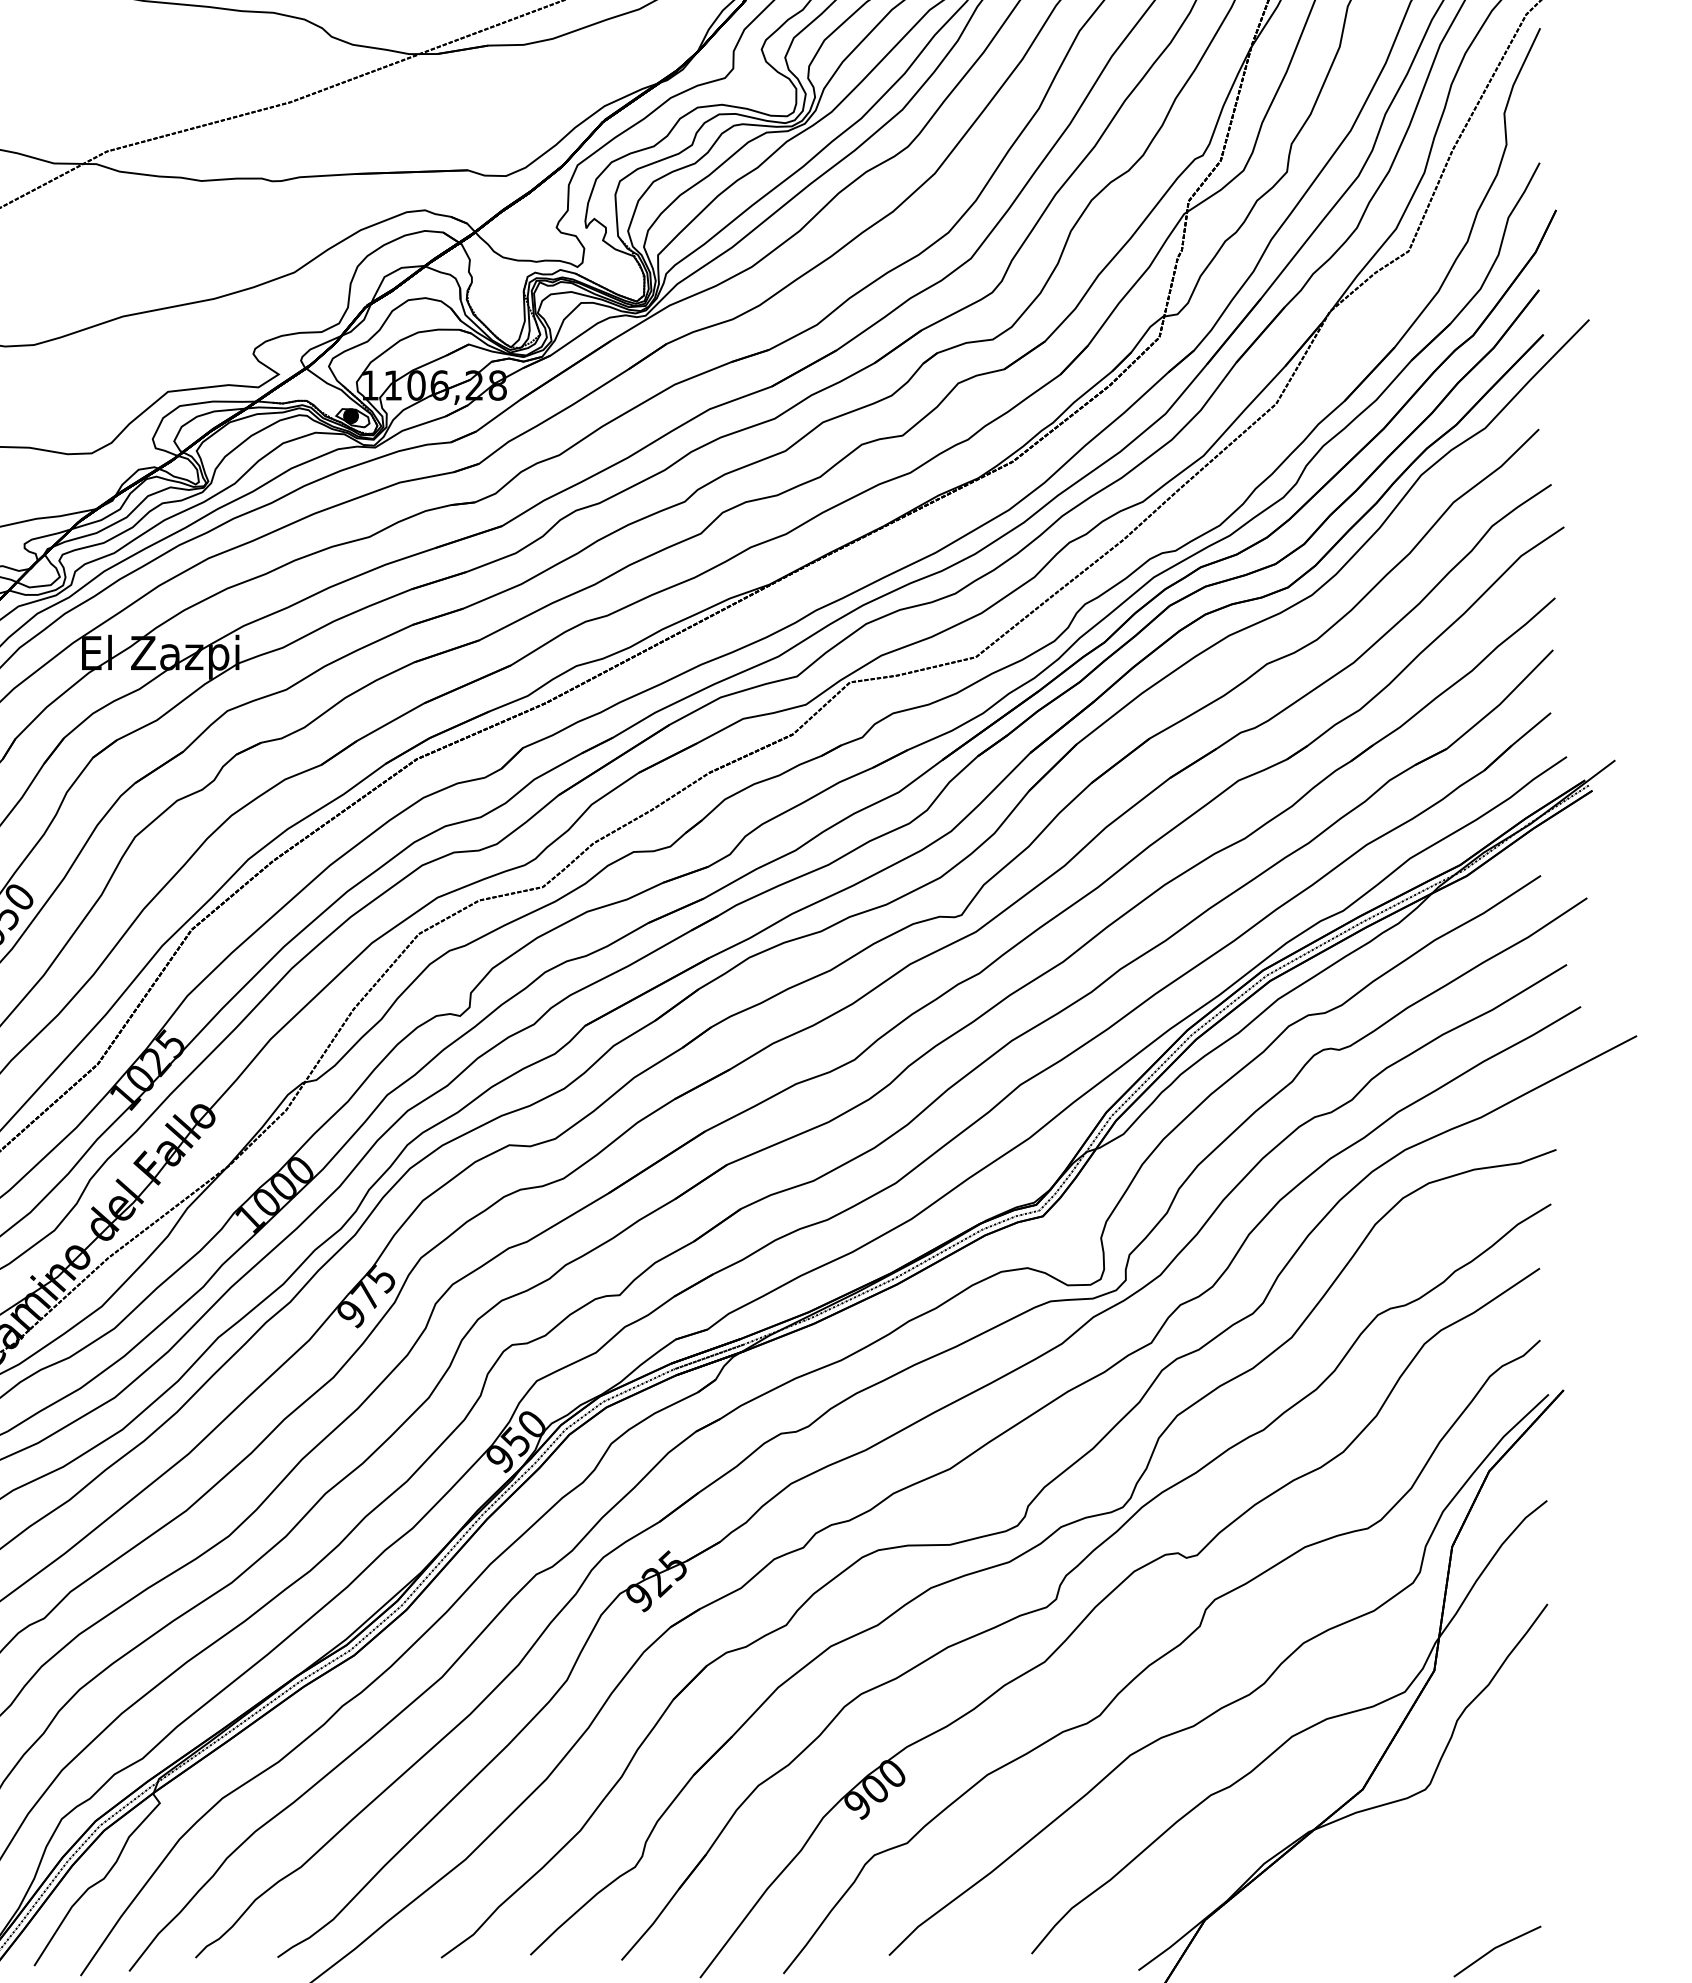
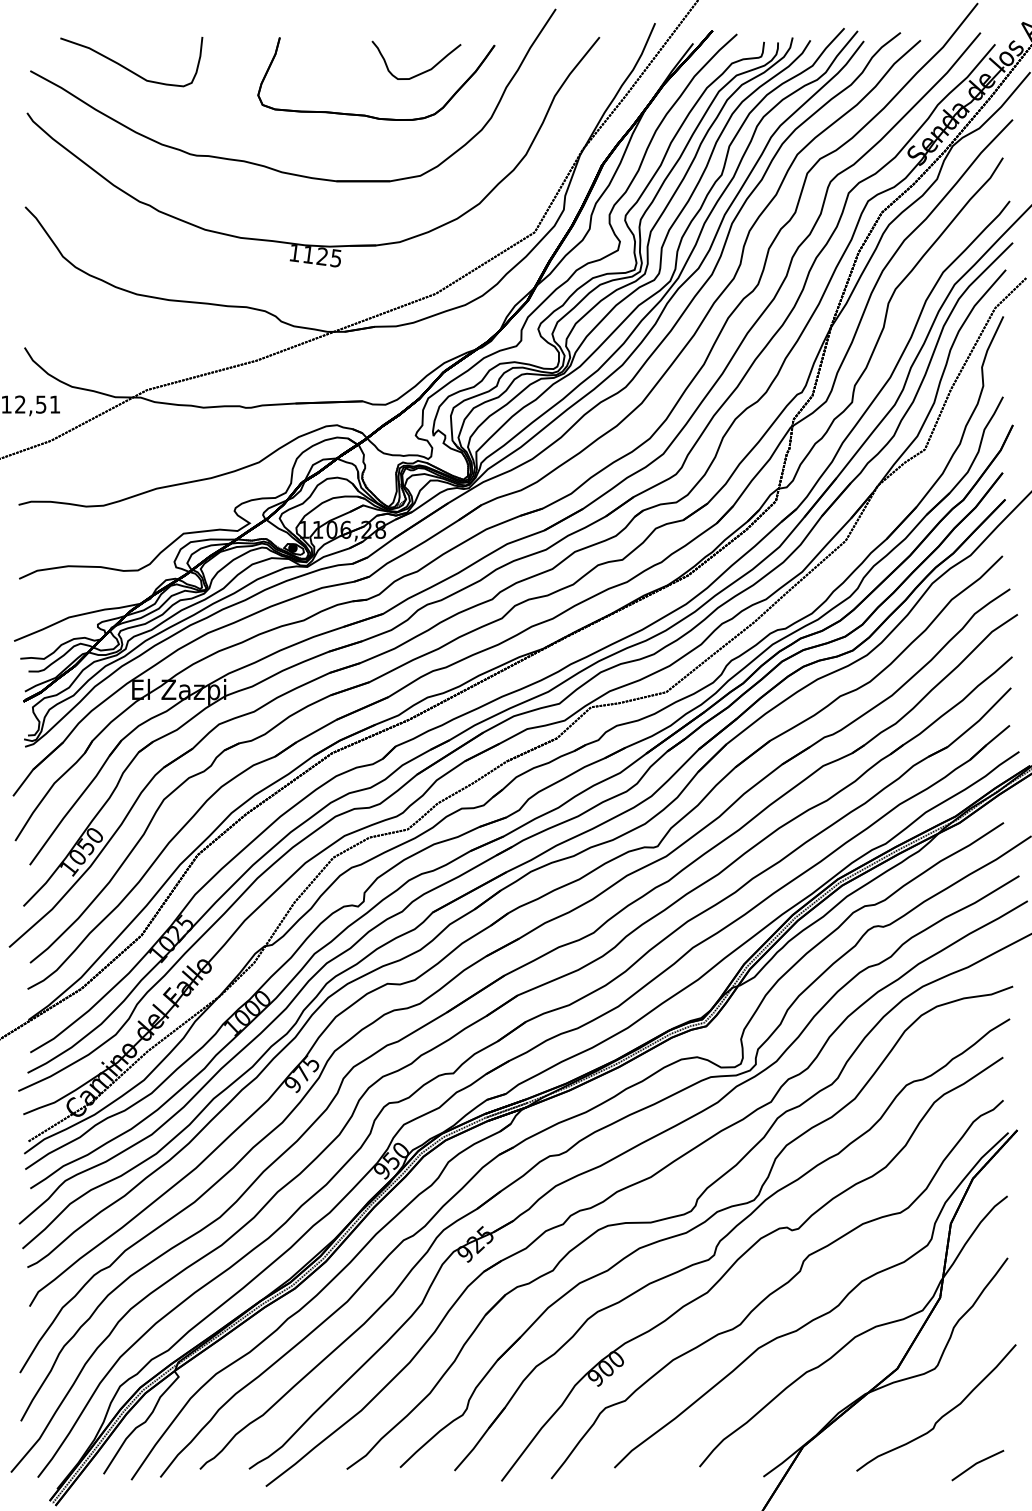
part: (1439, 1866) -> (943, 1414), added

